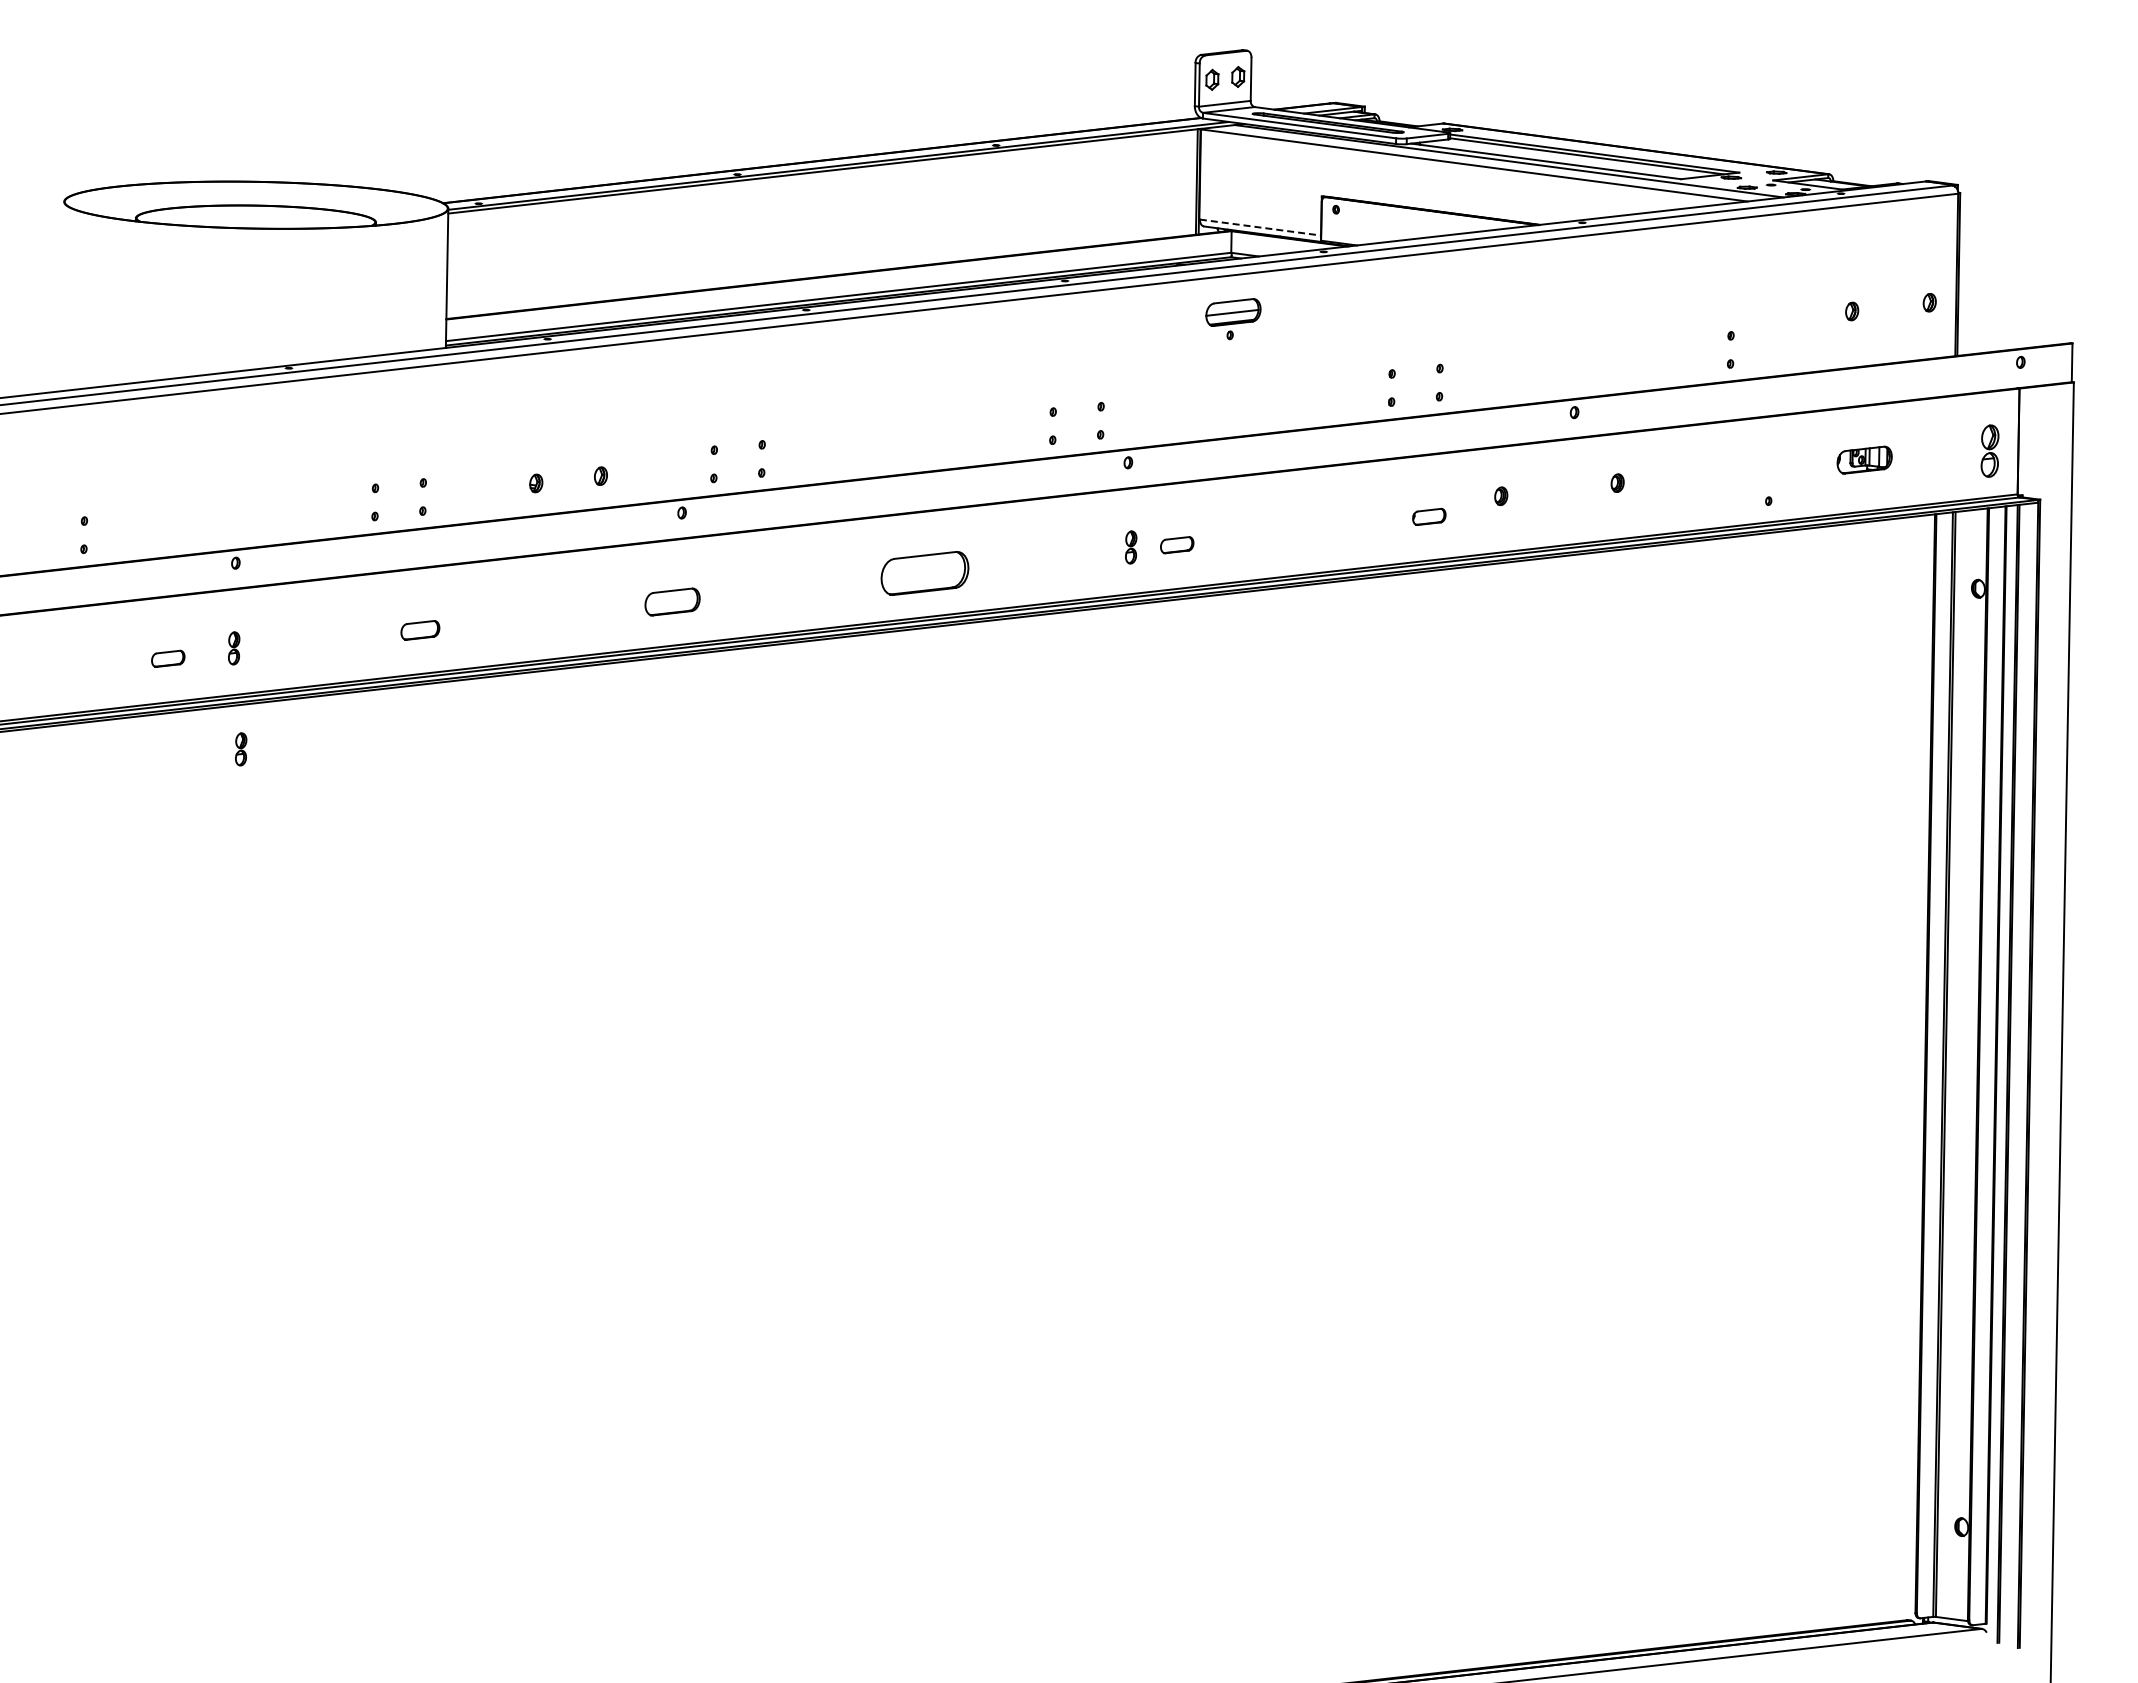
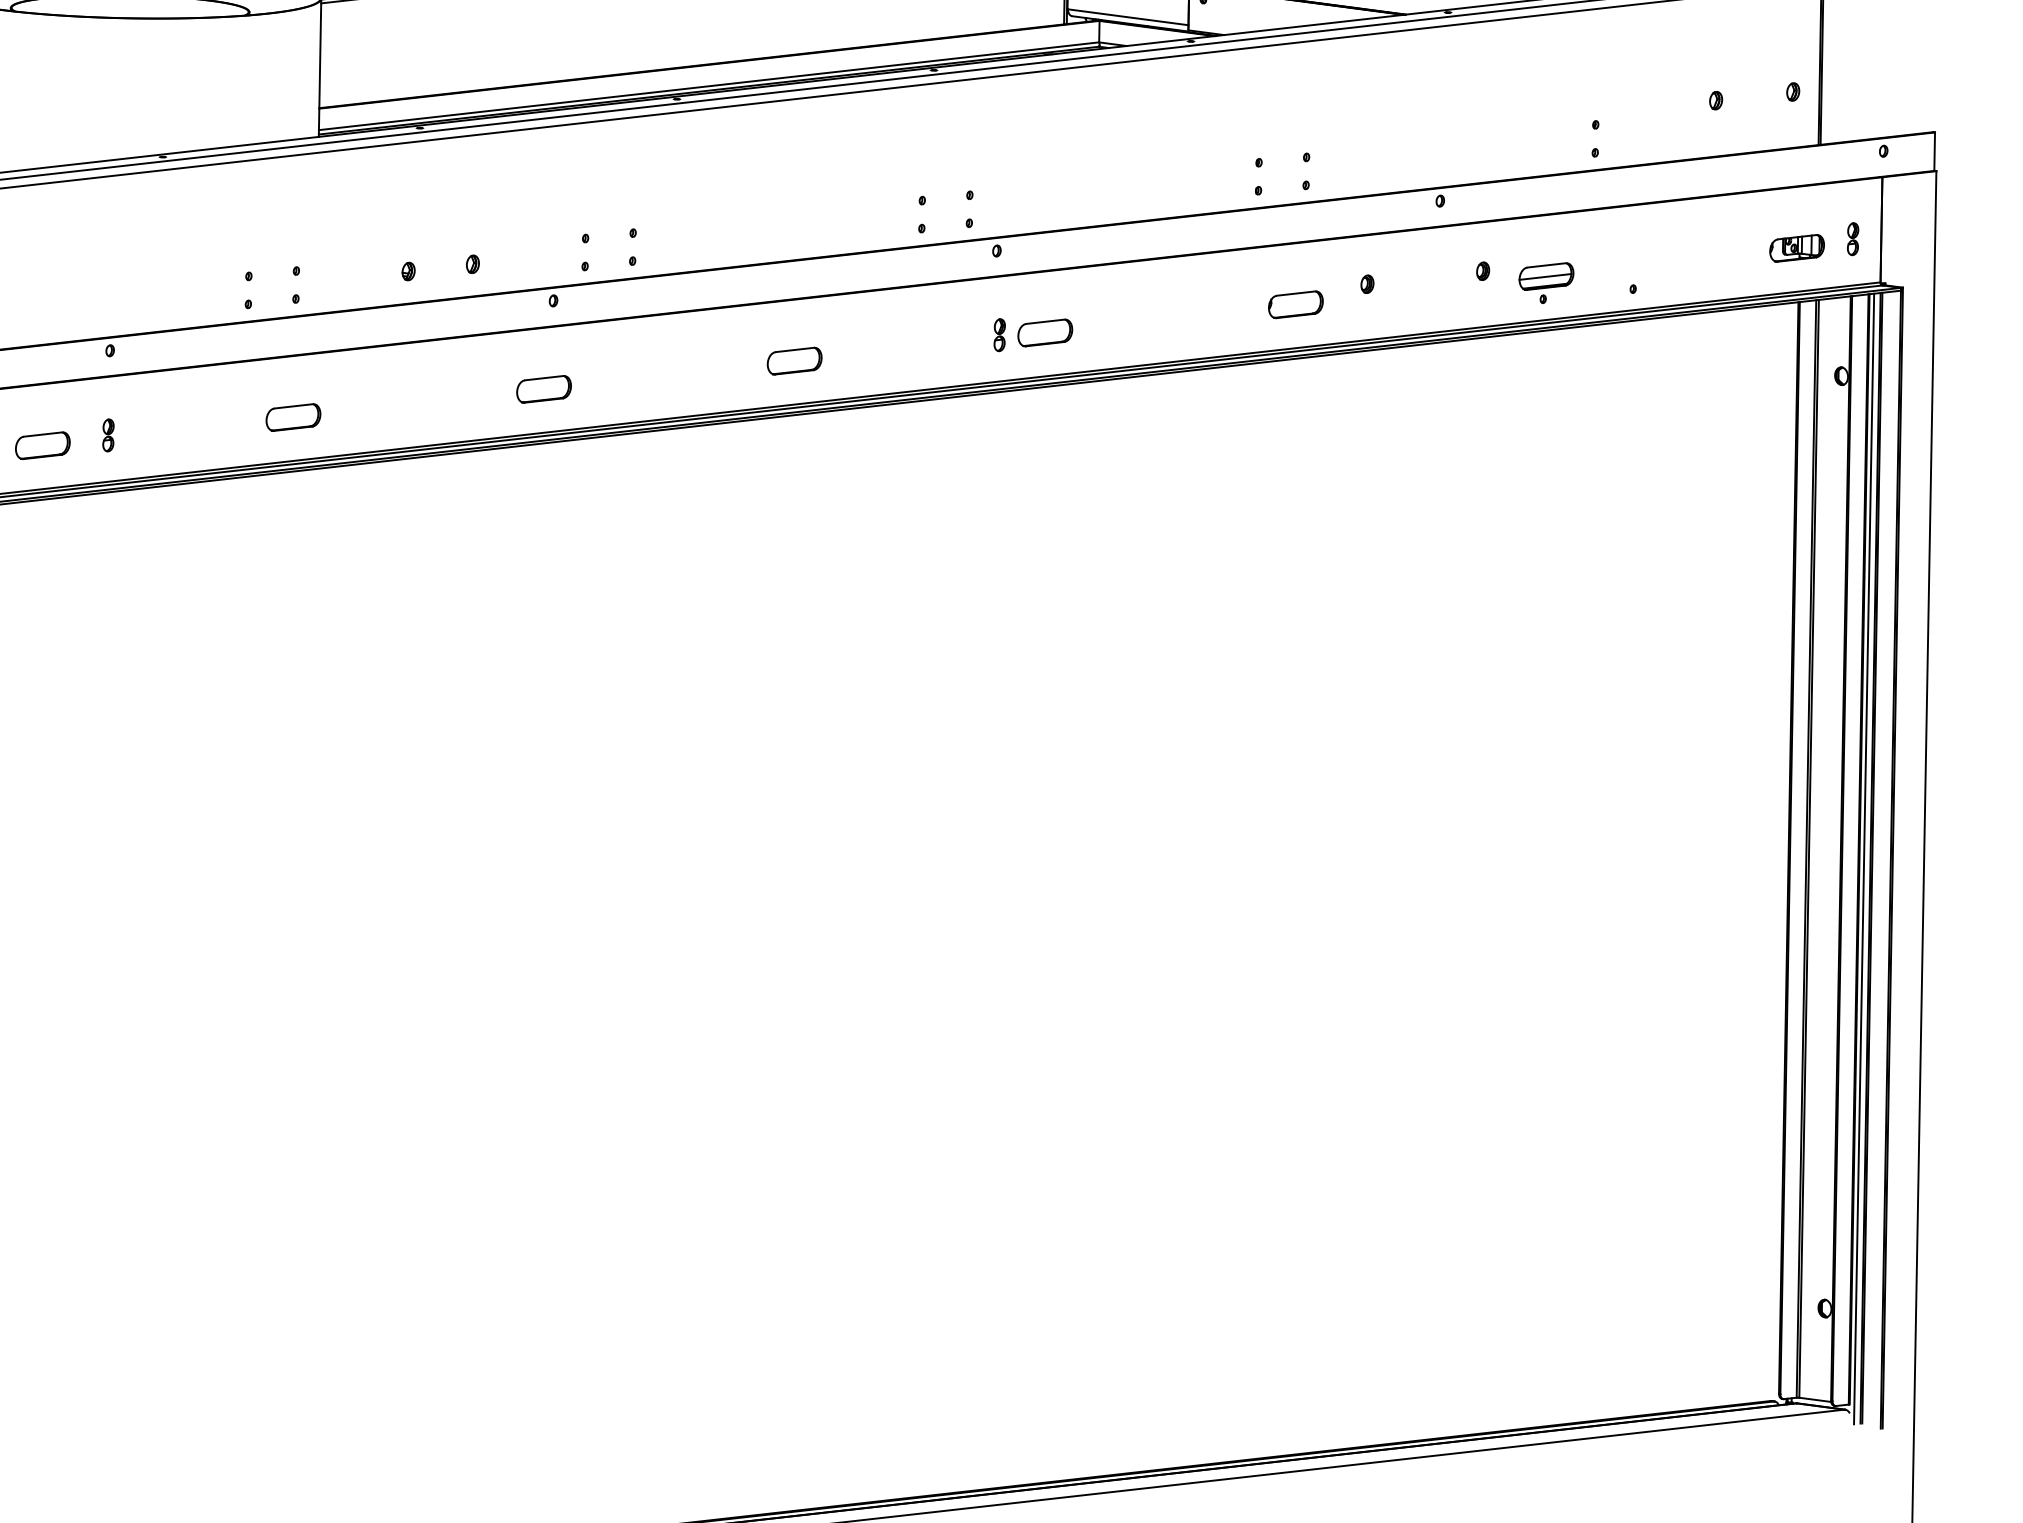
line: (1261, 227) -> (1129, 17), dashed -> solid
part: (1233, 319) -> (1546, 283), moved
part: (1989, 450) -> (1852, 238), size x0.62
part: (1864, 459) -> (1796, 247), moved
part: (1429, 516) -> (1296, 304), size x1.67
part: (1177, 544) -> (1045, 332), size x1.67
part: (924, 573) -> (794, 361), size x0.62
part: (420, 630) -> (293, 417), size x1.43
part: (168, 658) -> (43, 445), size x1.67
part: (241, 749) -> (115, 535), removed
line: (2000, 1074) -> (1863, 858), added

